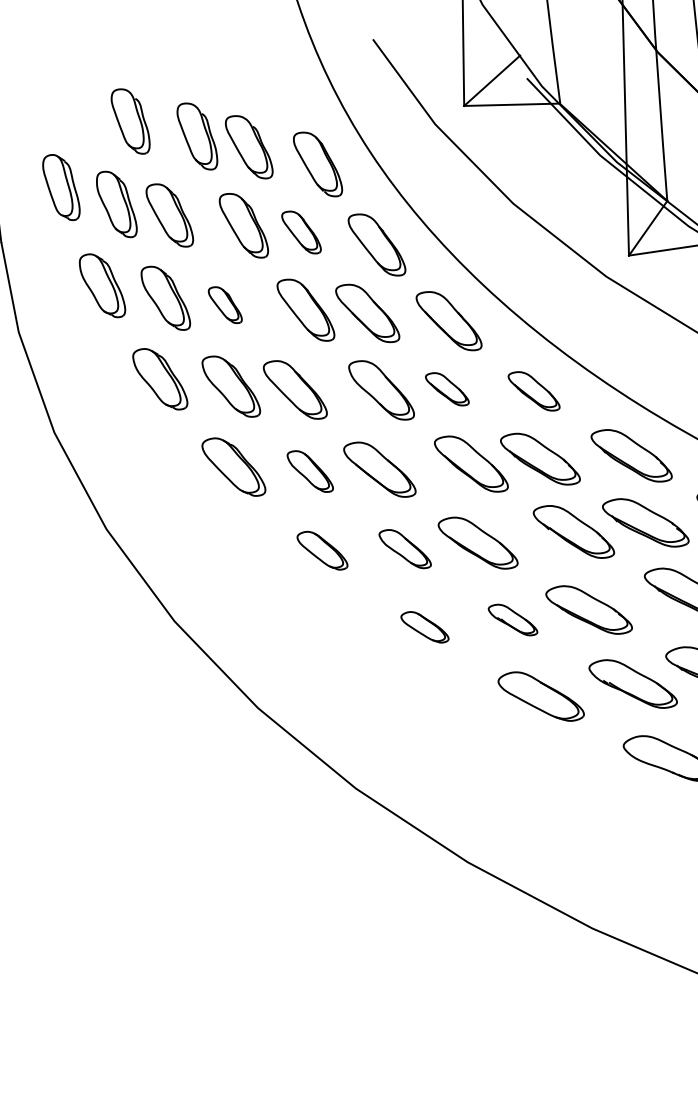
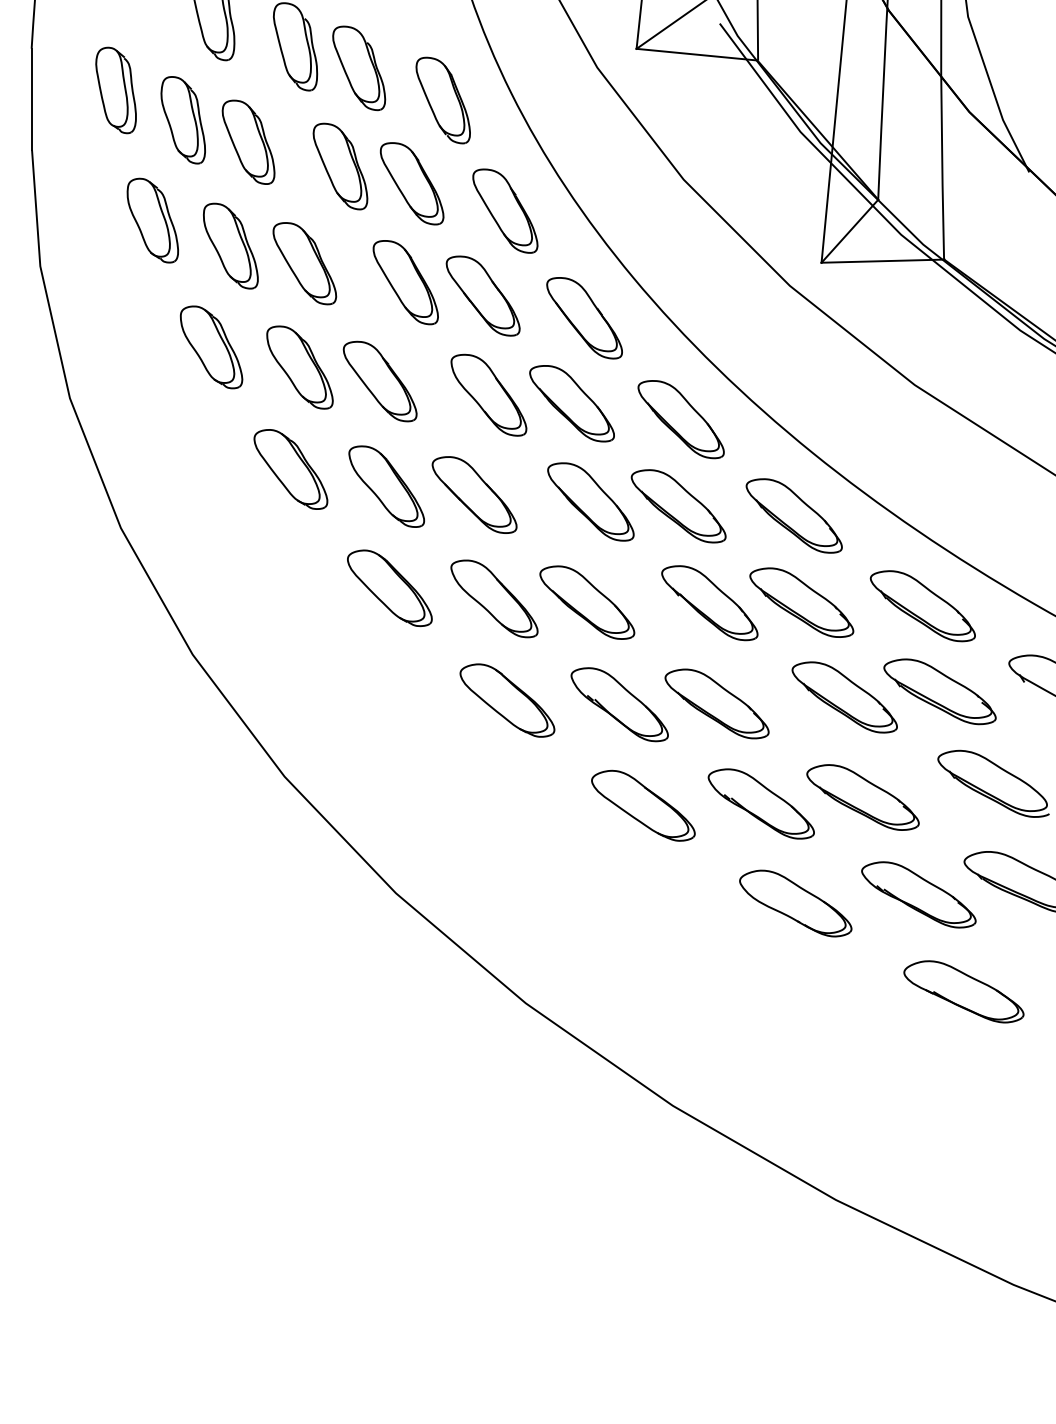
part: (301, 232) -> (411, 183), size x1.43
part: (224, 305) -> (304, 263), size x1.67
part: (446, 389) -> (571, 403), size x1.67
part: (533, 391) -> (680, 419), size x1.43
part: (310, 471) -> (386, 486), size x1.43
part: (405, 548) -> (494, 598), size x1.43
part: (322, 551) -> (389, 588), size x1.43
part: (512, 619) -> (619, 704), size x1.67
part: (424, 627) -> (507, 700), size x1.67

